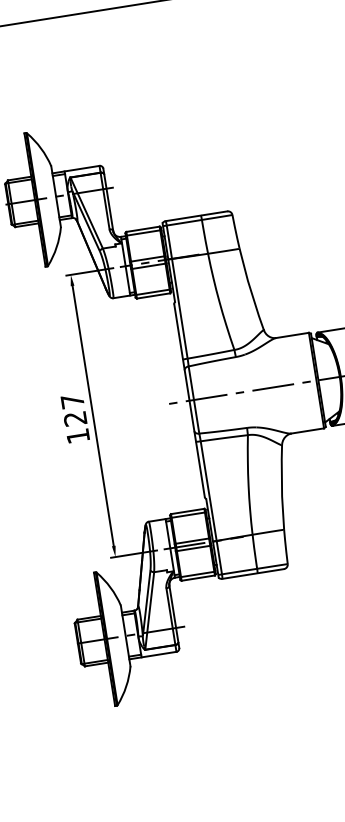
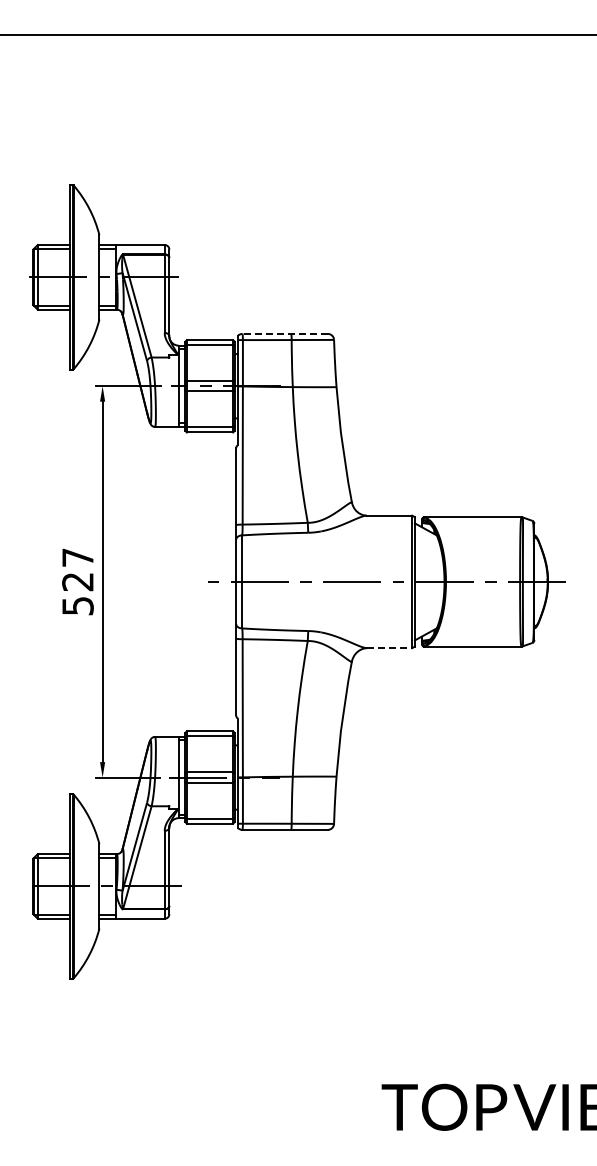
line: (196, 215) -> (285, 333), solid -> dashed
line: (307, 431) -> (389, 648), solid -> dashed
text: (77, 436) -> (77, 606), 127 -> 527

